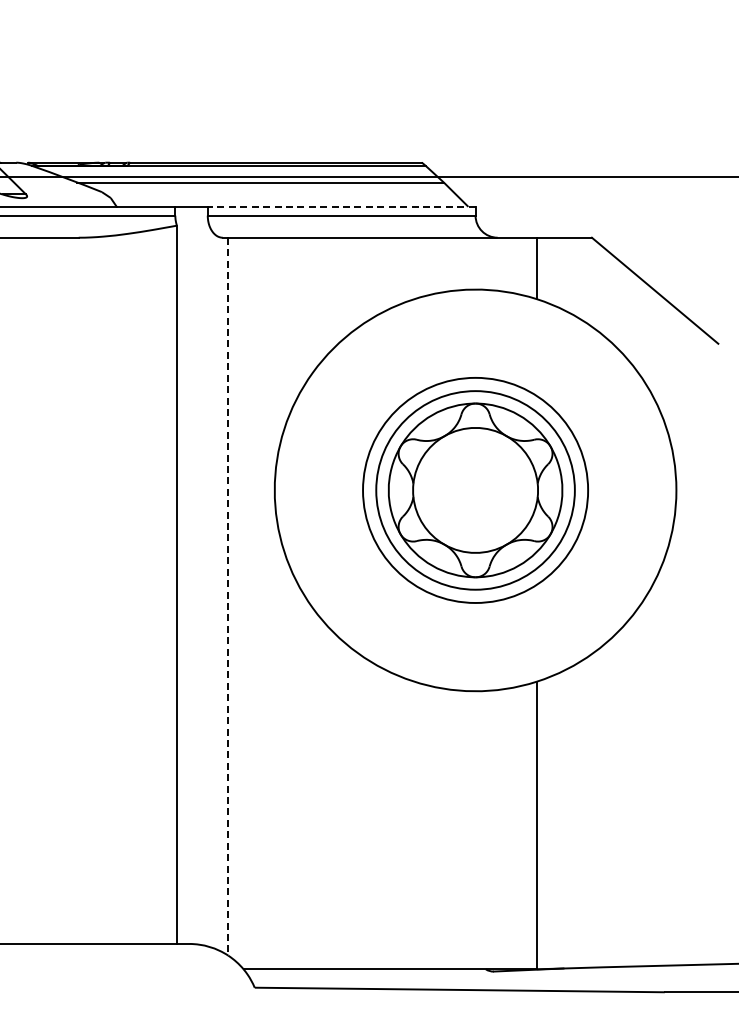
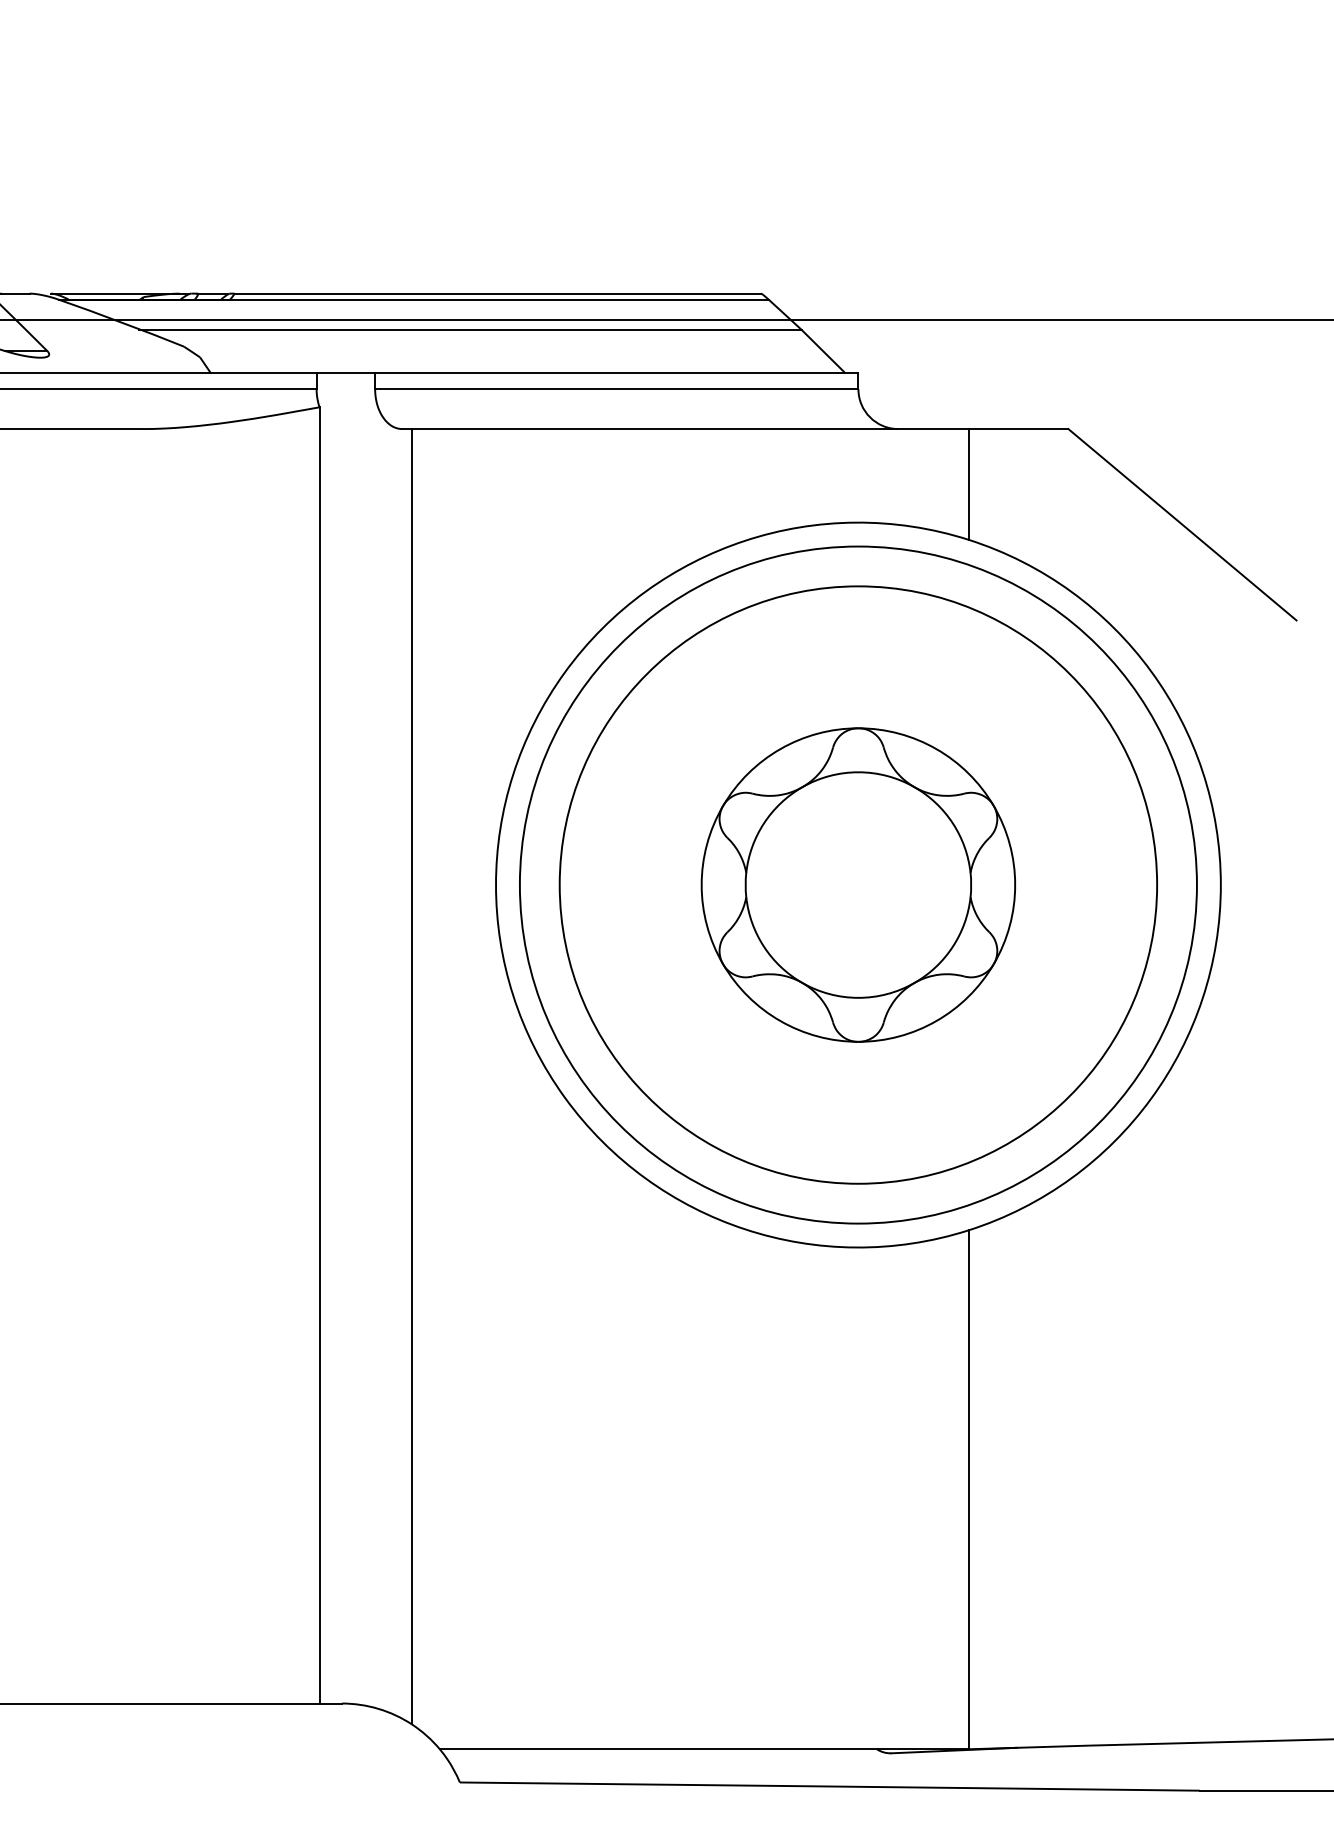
line: (341, 206) -> (616, 372), dashed -> solid
circle: (475, 489) -> (858, 883), size x1.67
circle: (475, 490) -> (858, 885), size x1.67
line: (228, 596) -> (412, 1076), dashed -> solid

